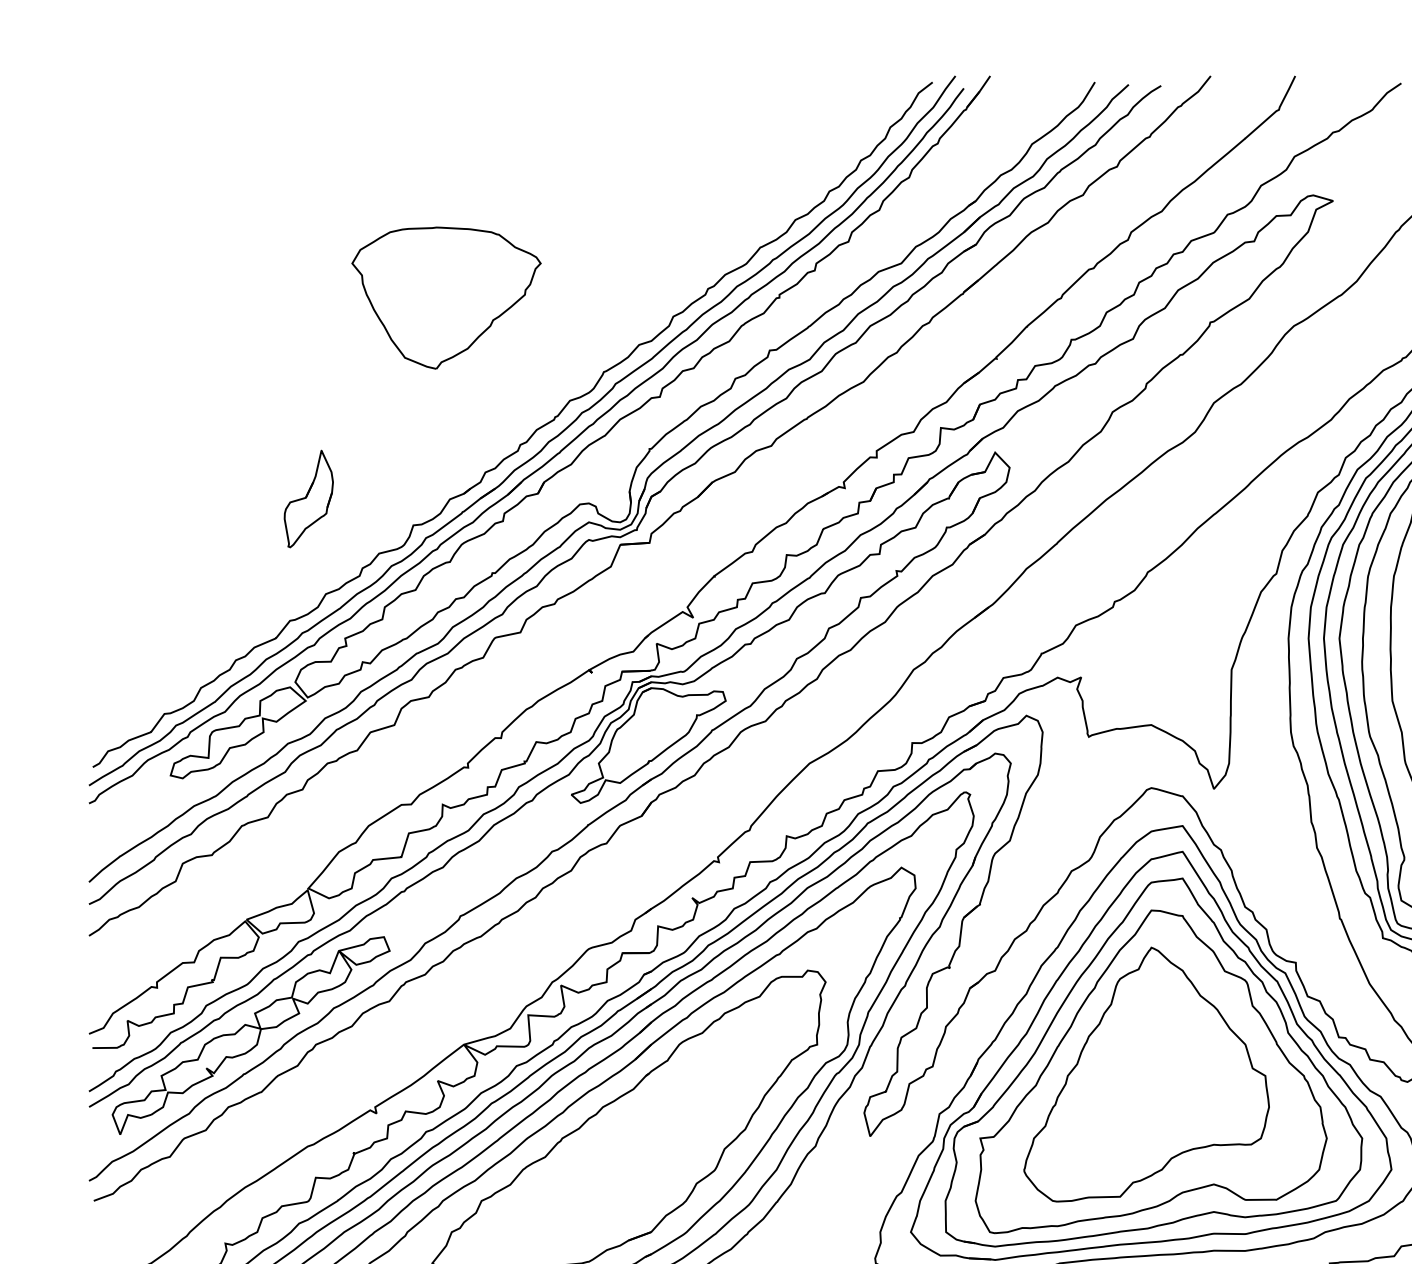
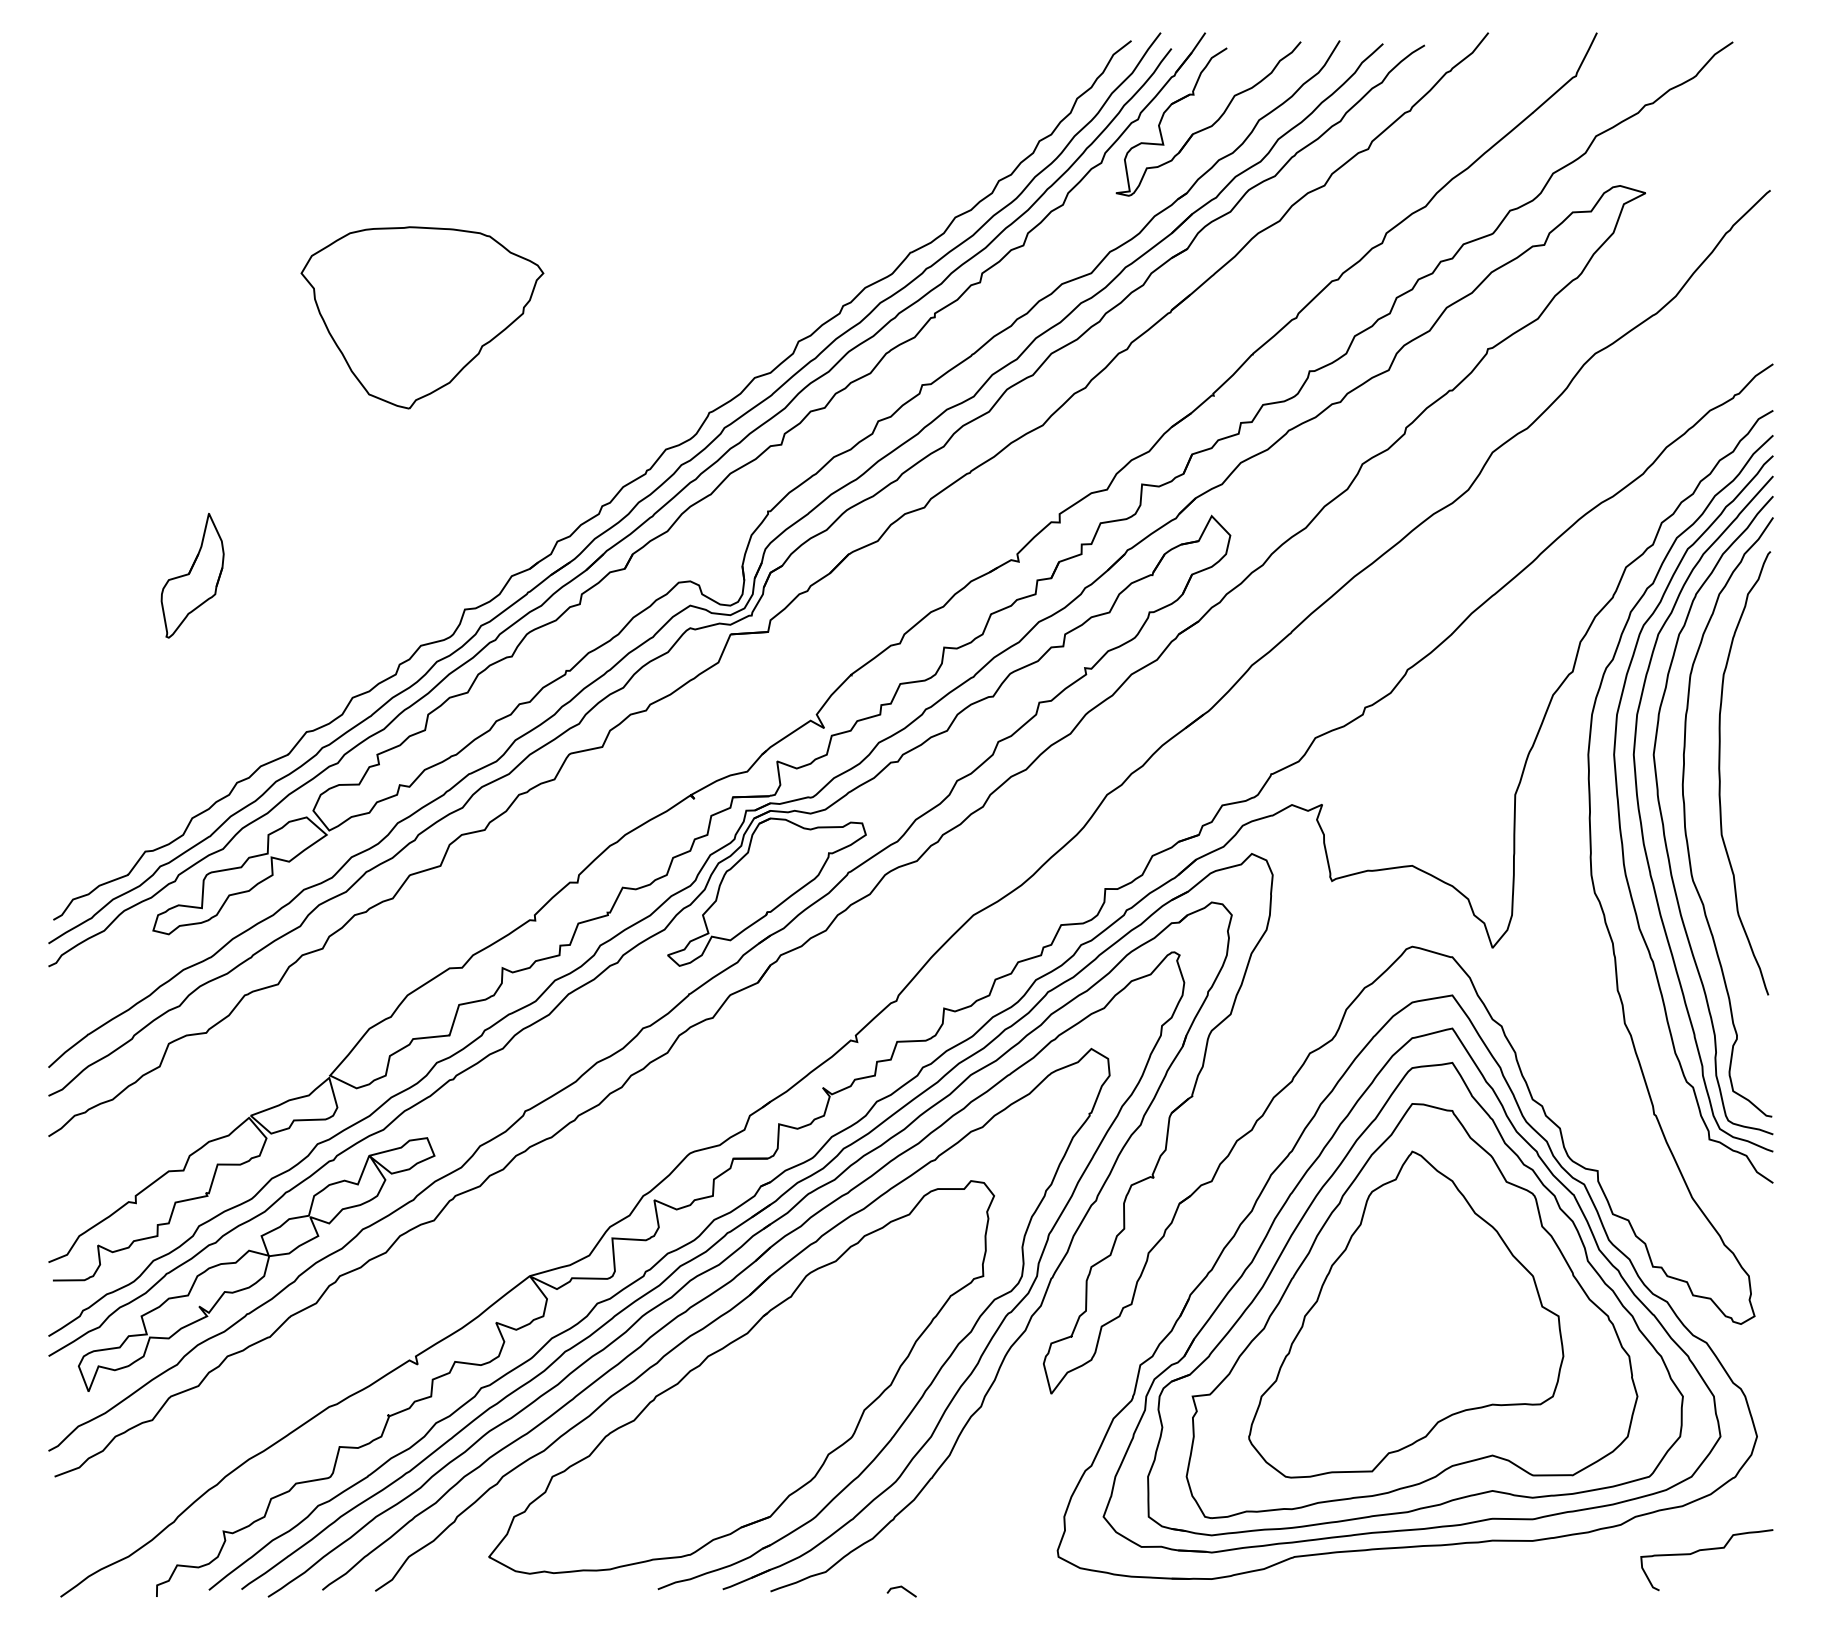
part: (996, 146) -> (1213, 123), added
part: (446, 297) -> (422, 317), moved
part: (308, 498) -> (192, 575), moved

